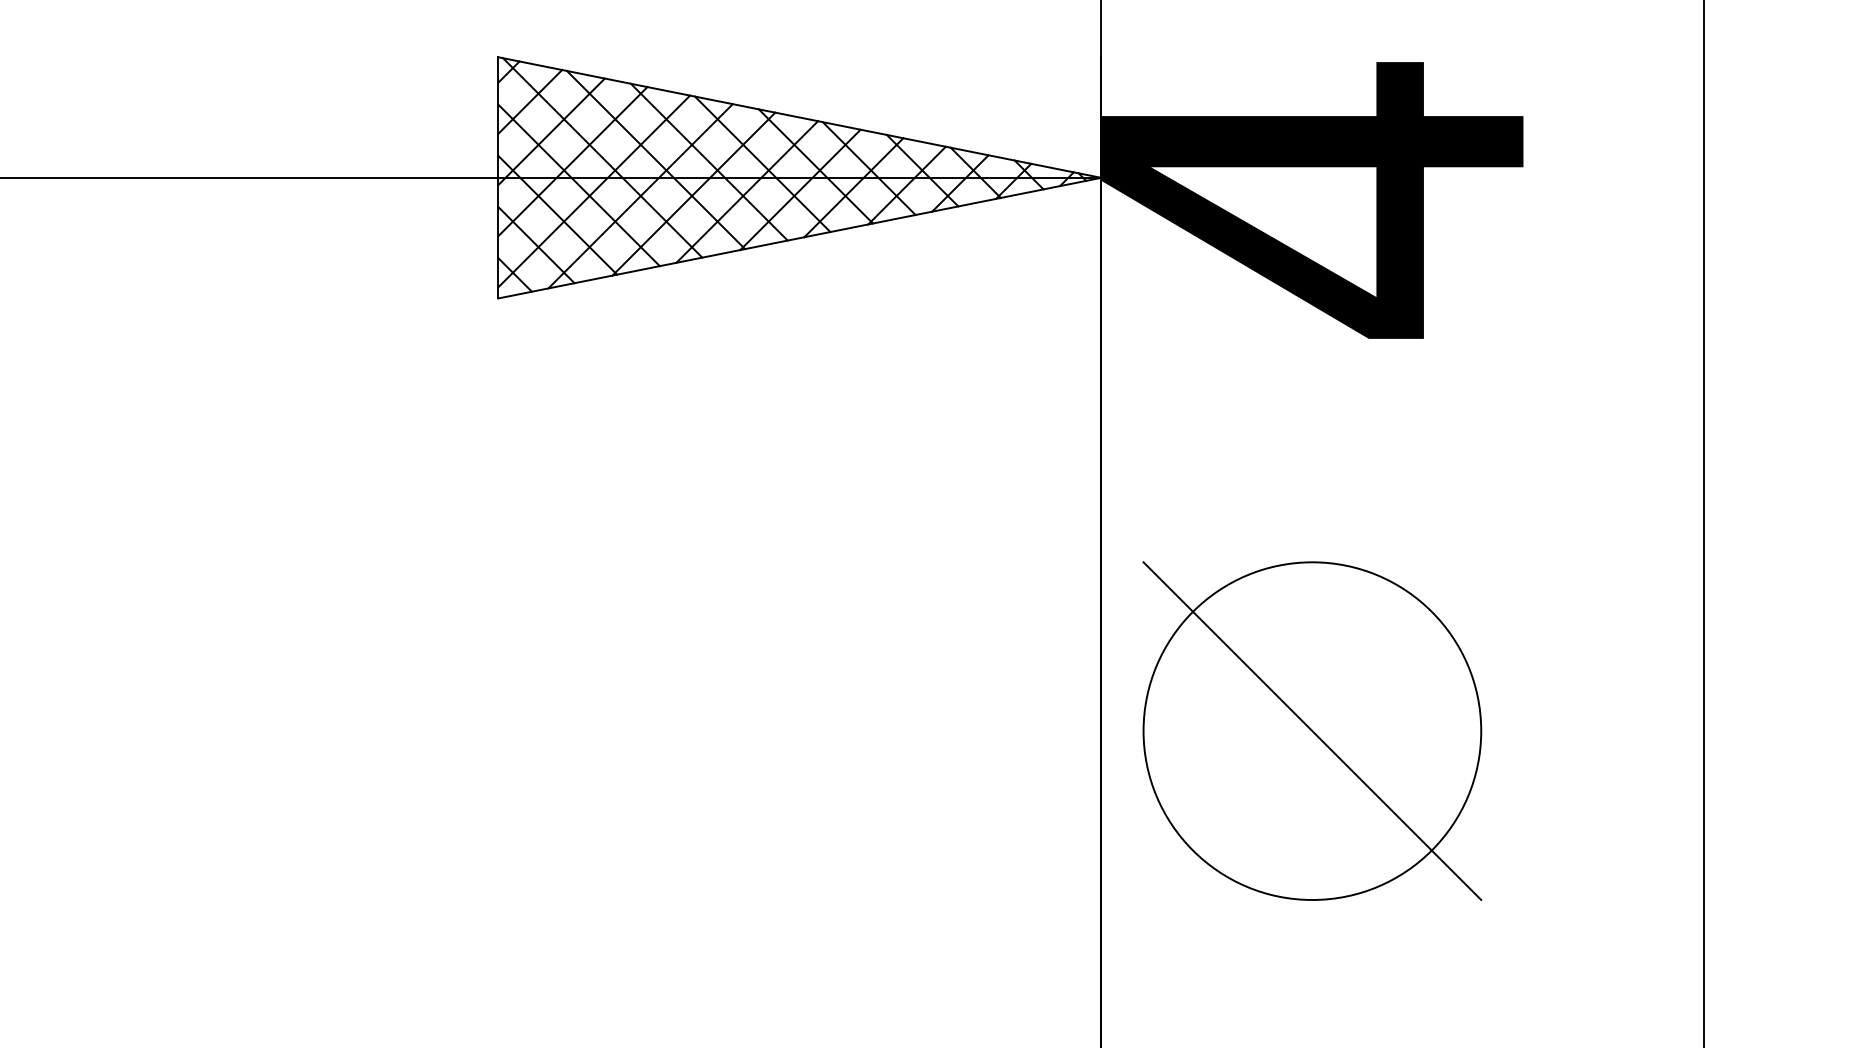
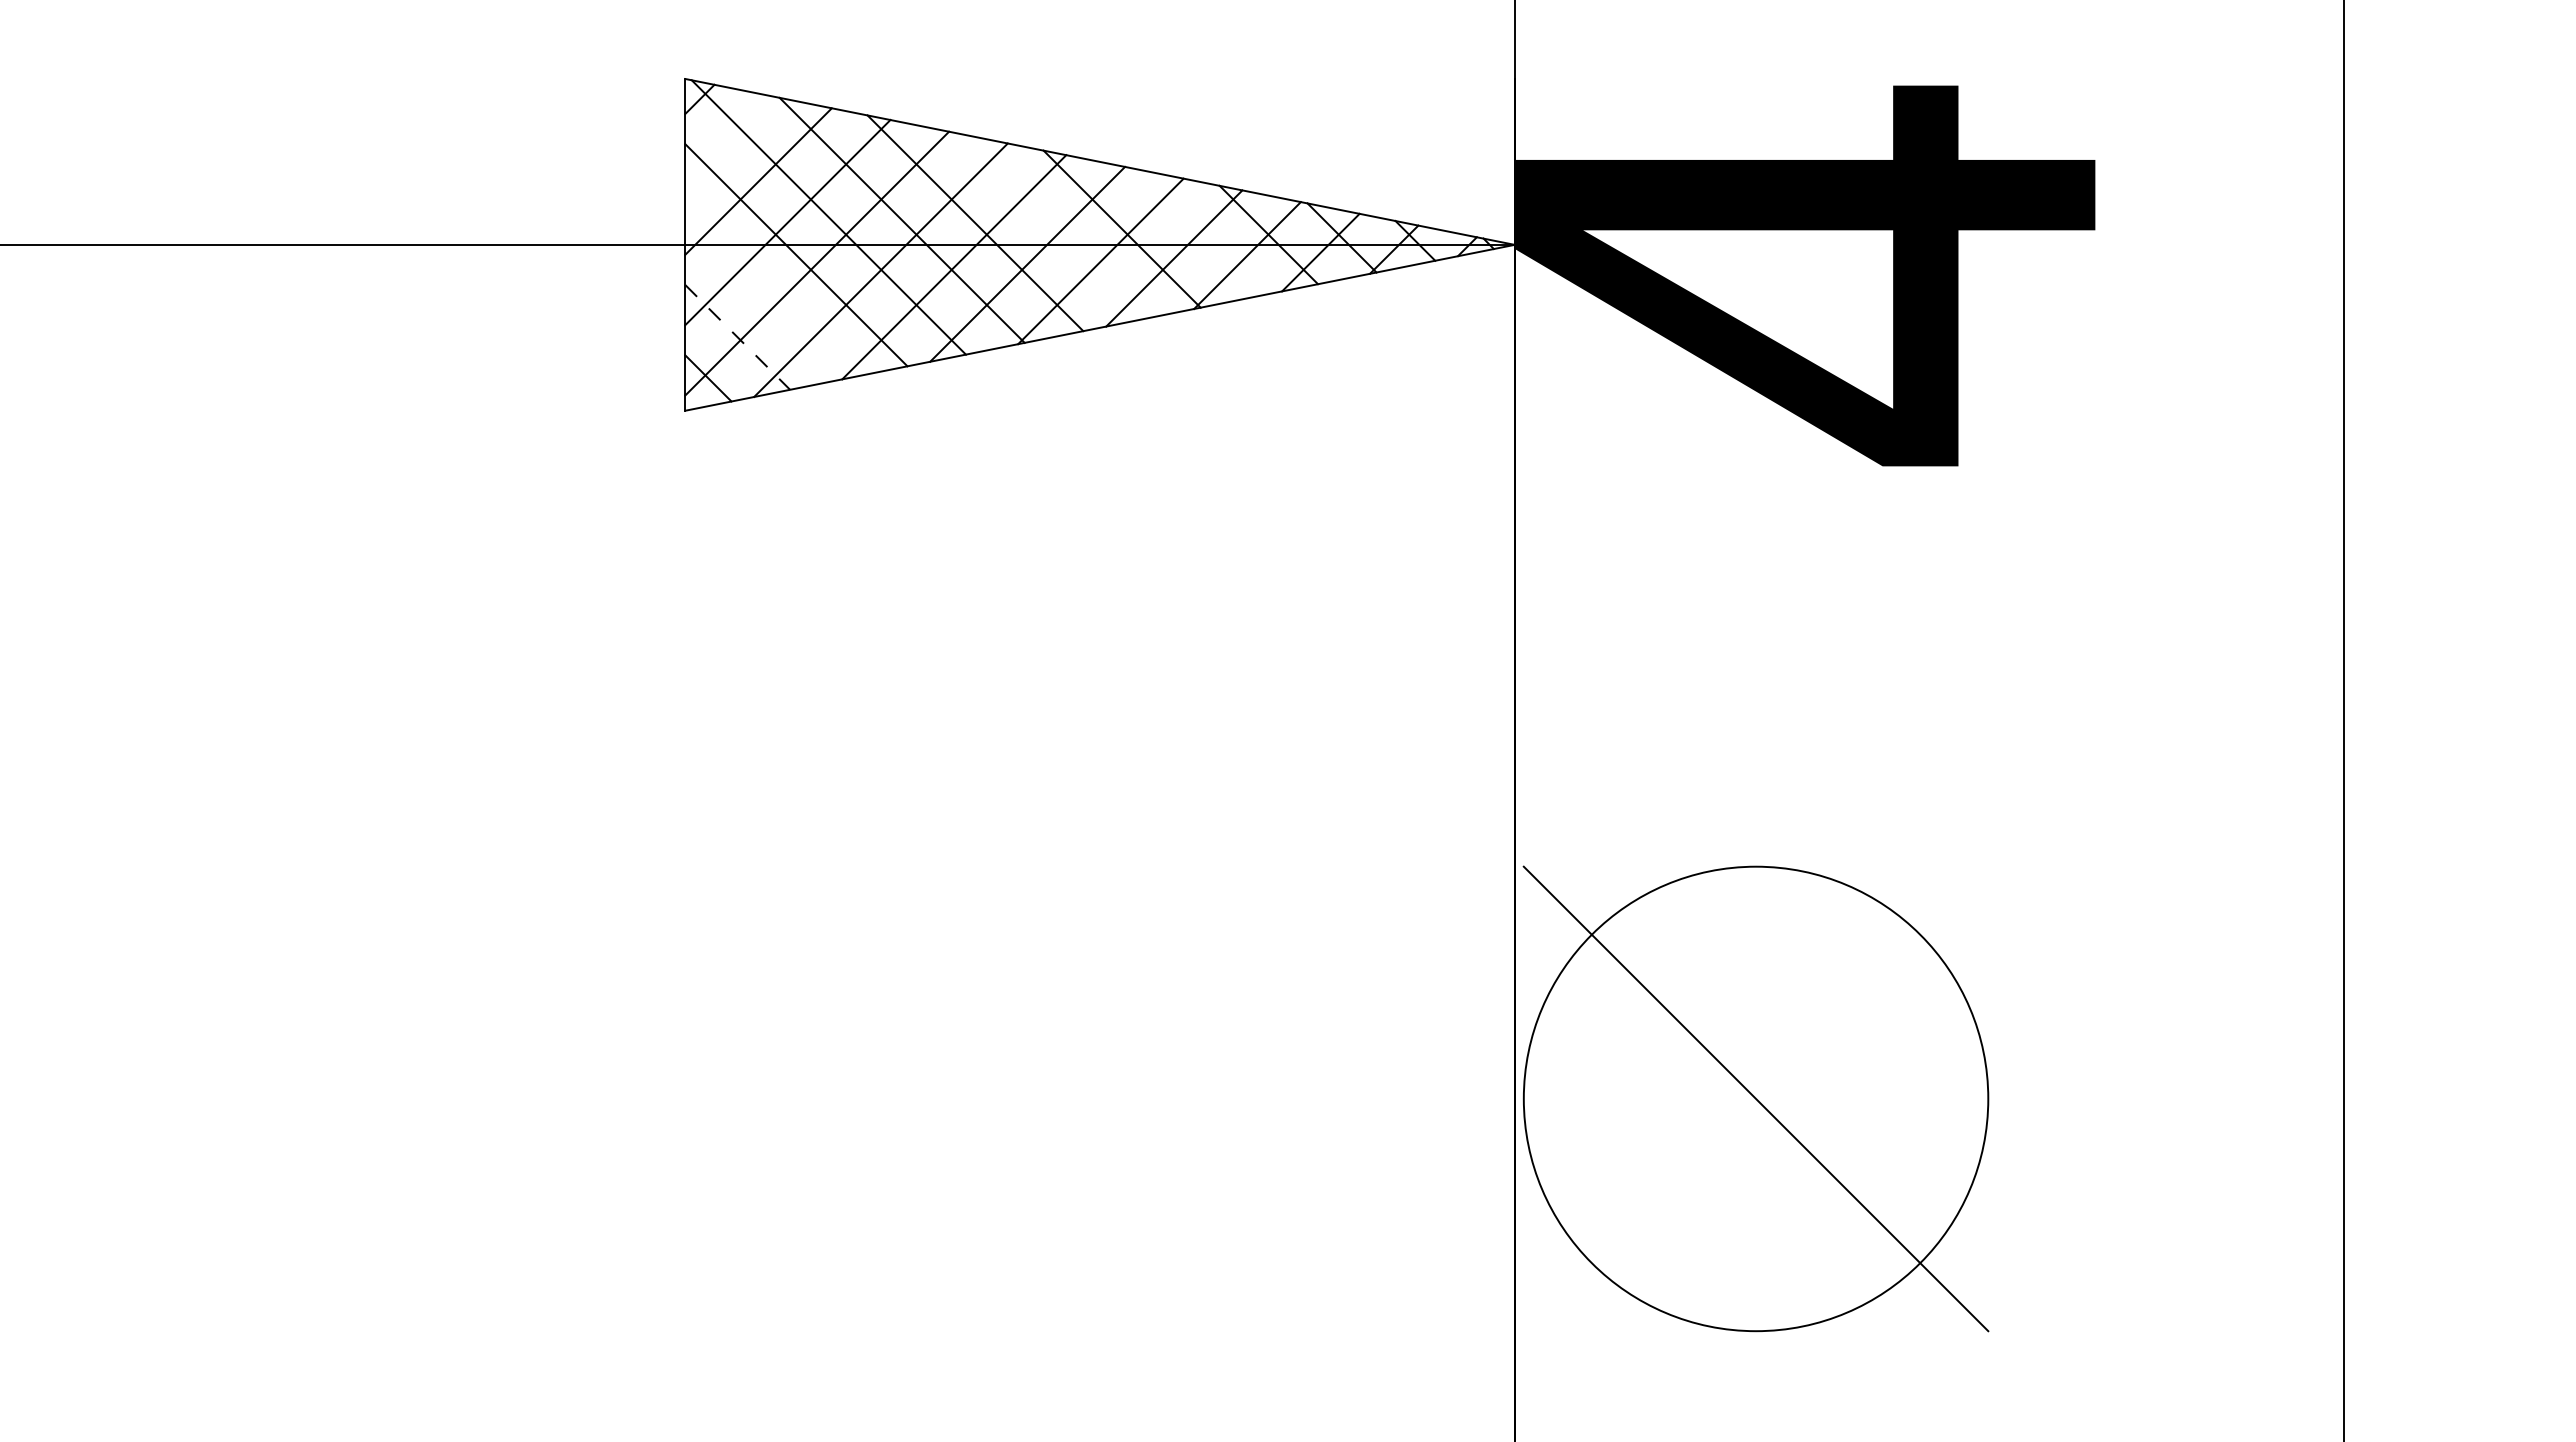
line: (530, 101) -> (729, 140), removed
line: (762, 164) -> (1048, 226), removed
line: (869, 168) -> (1195, 231), removed
line: (557, 215) -> (766, 296), removed
line: (537, 245) -> (738, 337), solid -> dashed
part: (1311, 730) -> (1755, 1098), moved

